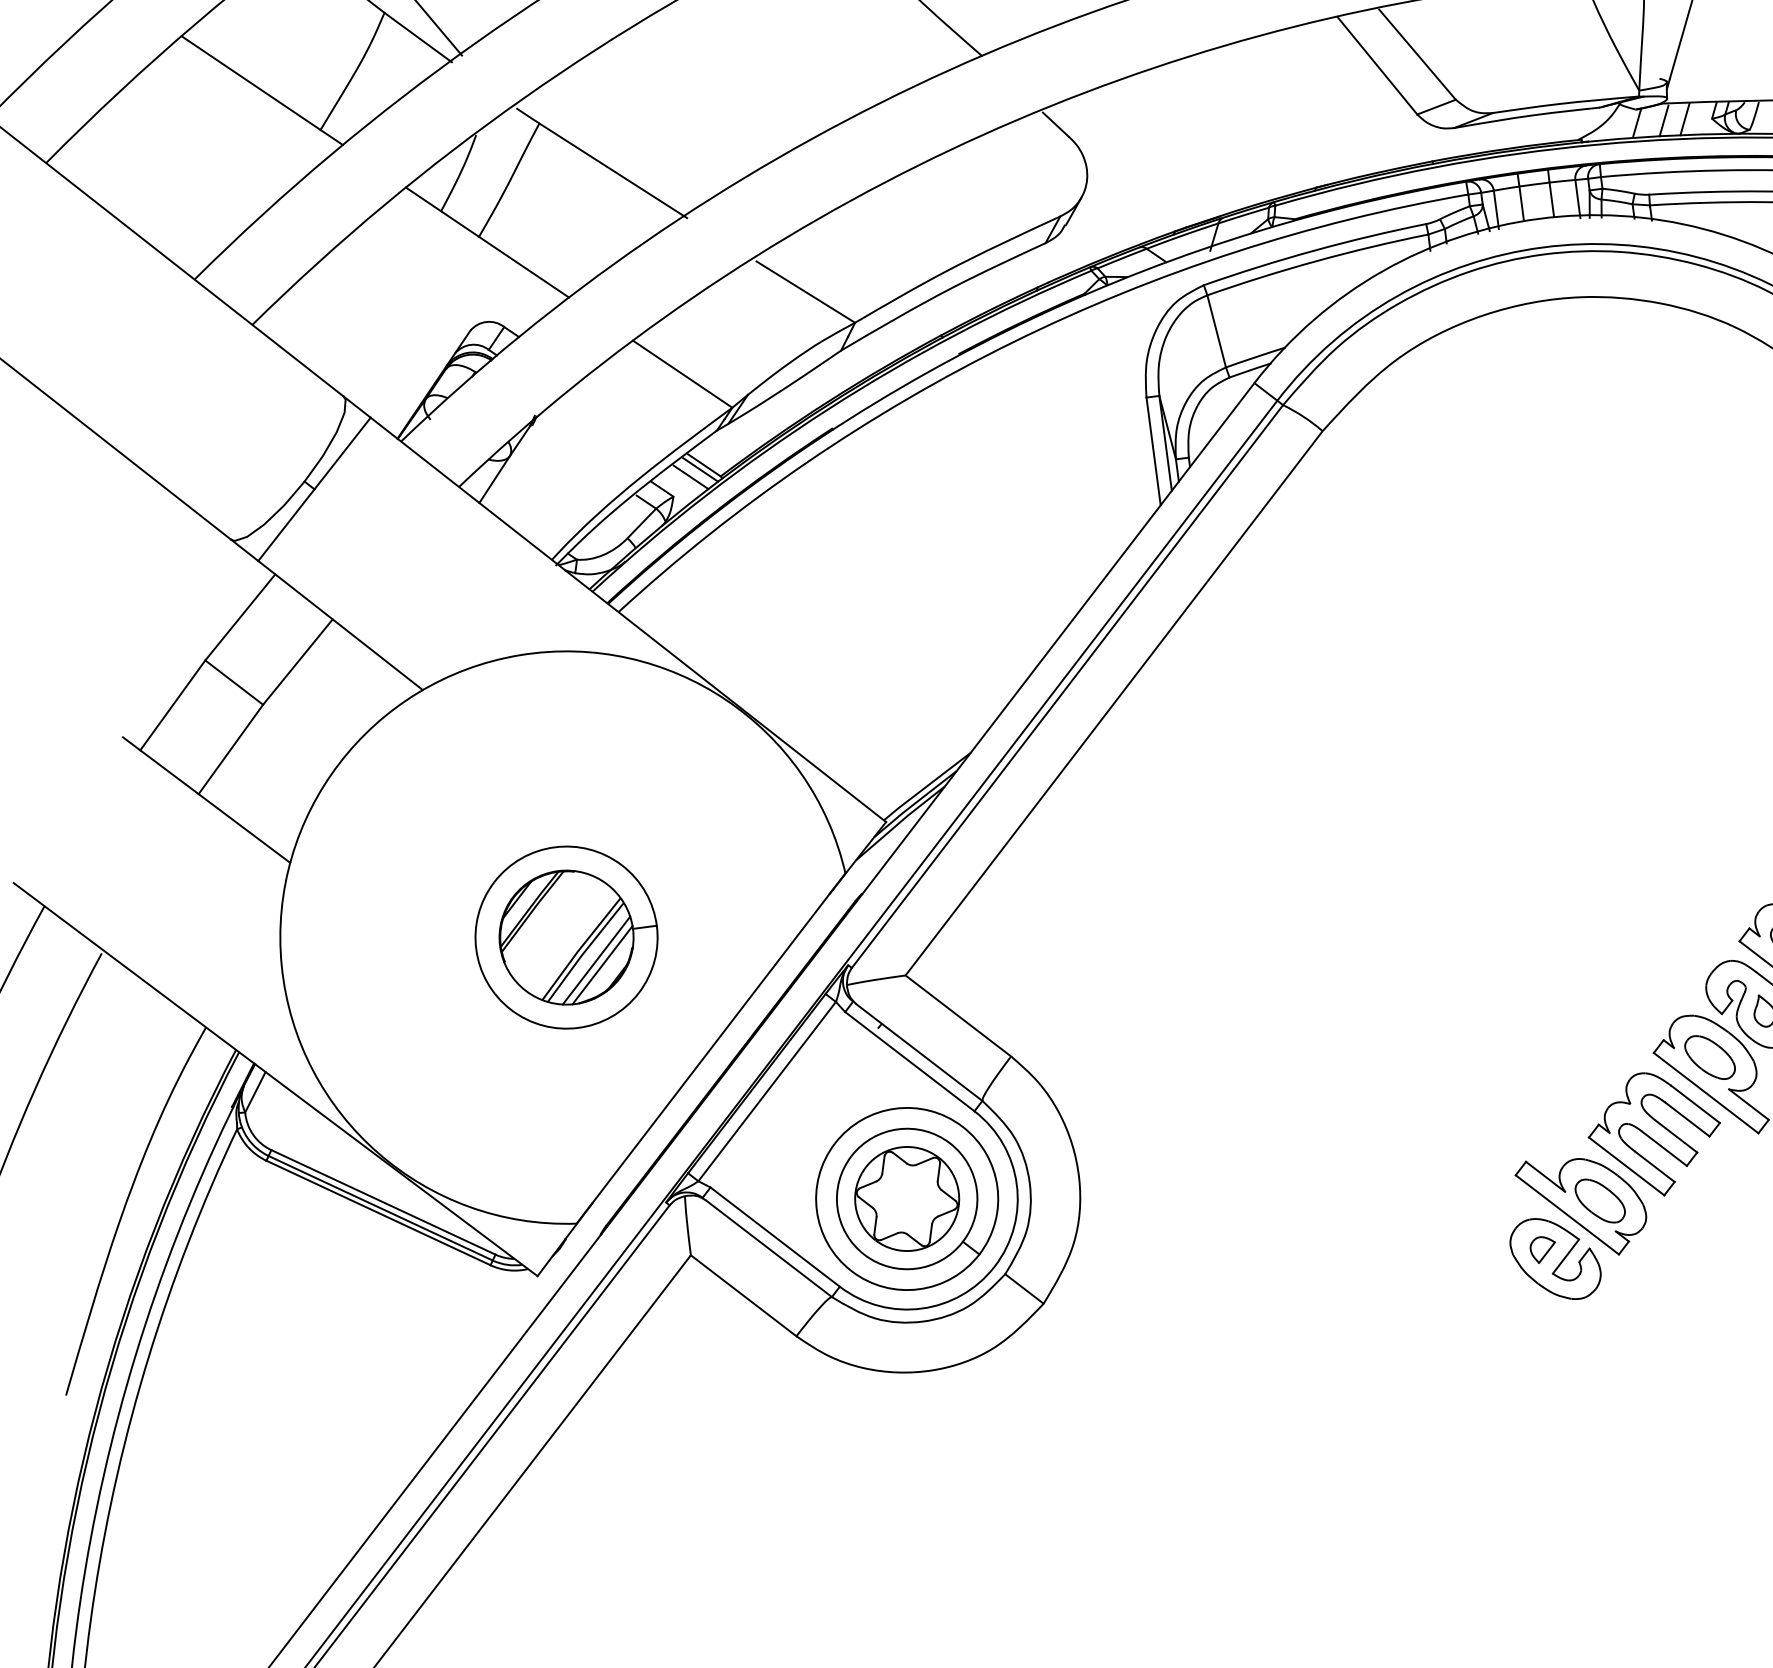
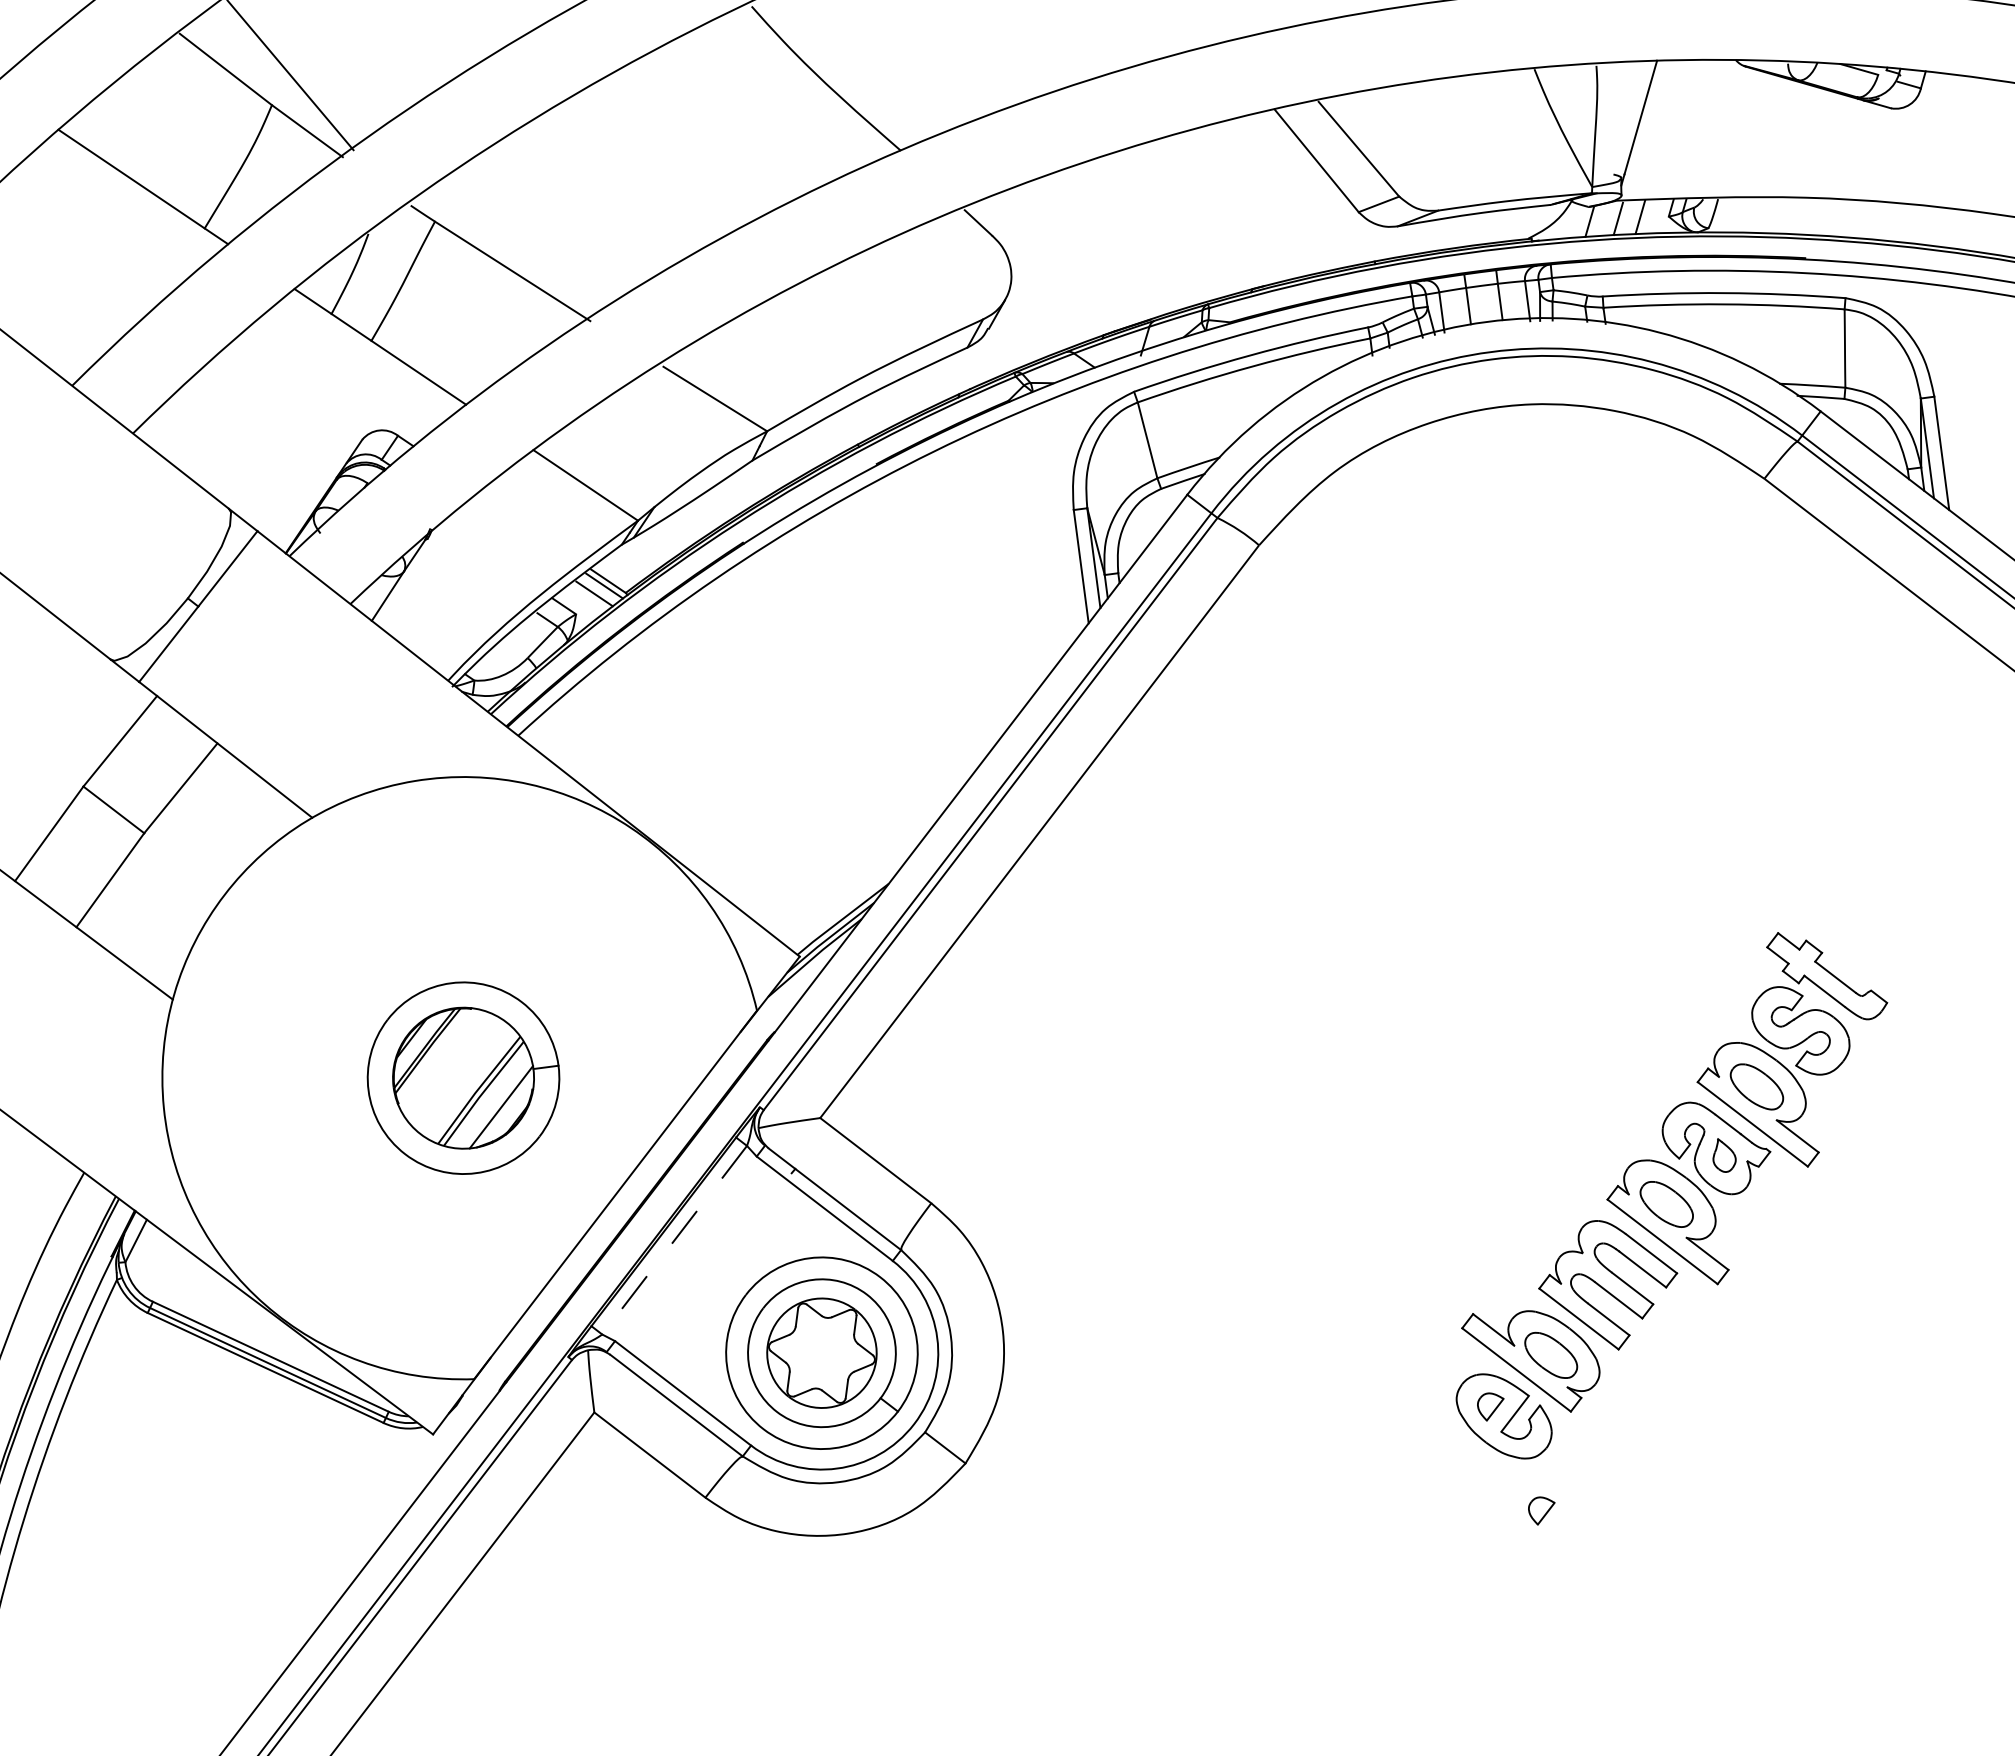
line: (595, 960) -> (494, 1102), removed
line: (767, 1091) -> (674, 1240), solid -> dashed
part: (1591, 1348) -> (1541, 1510), added

